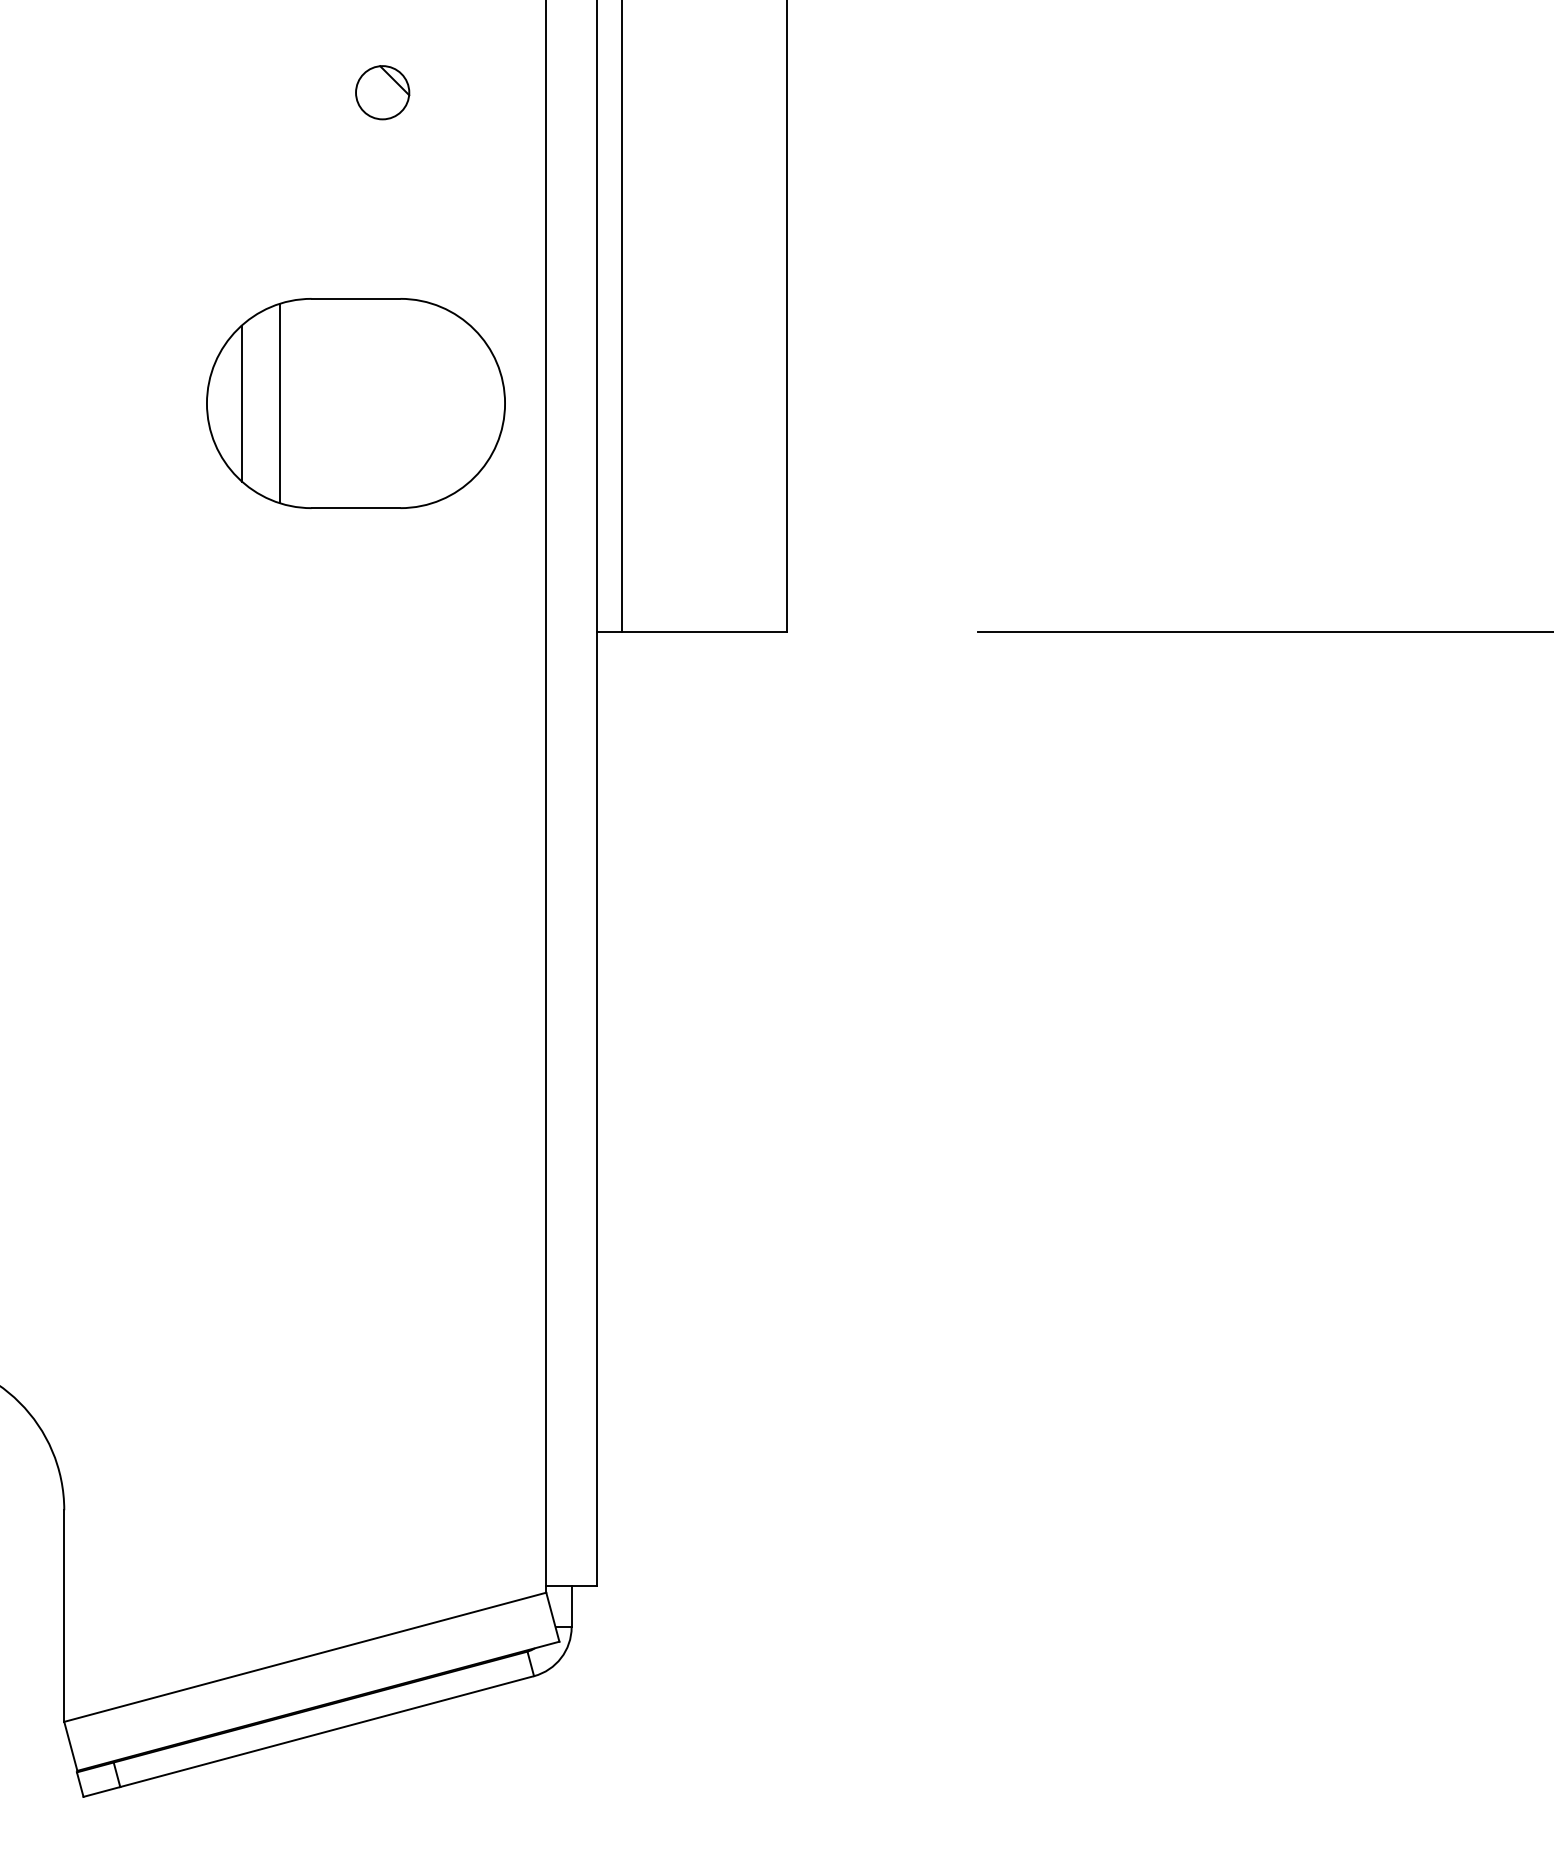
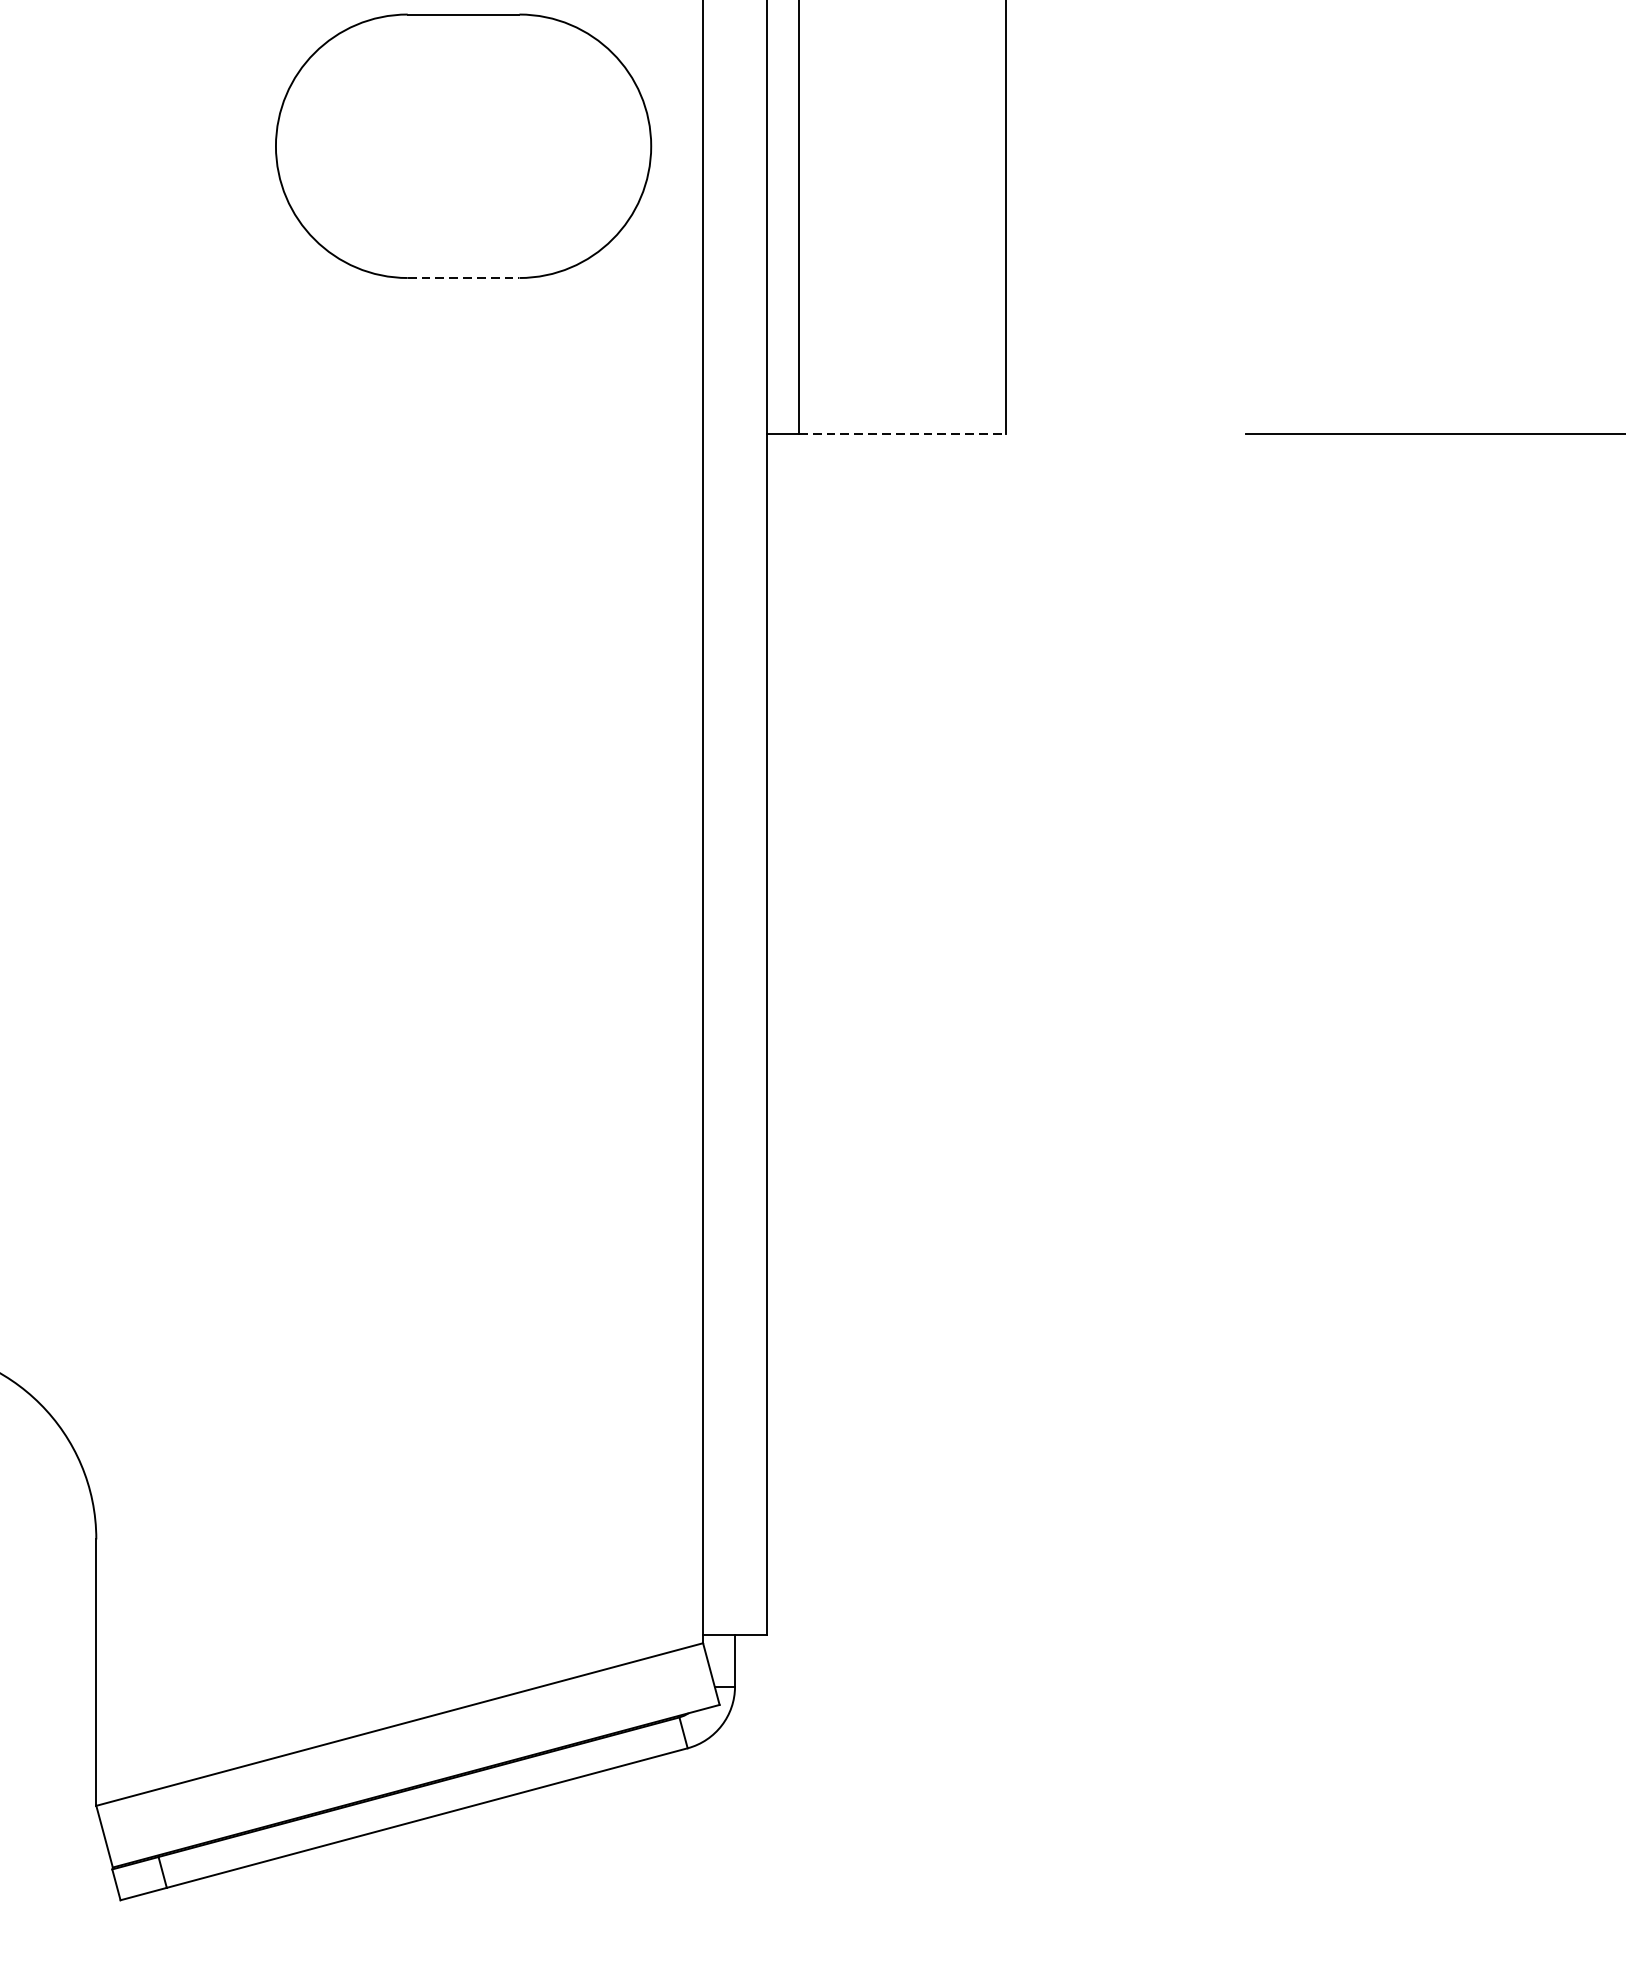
line: (241, 403) -> (319, 146), removed
line: (279, 403) -> (367, 146), removed
line: (356, 508) -> (464, 278), solid -> dashed
line: (705, 631) -> (903, 433), solid -> dashed

